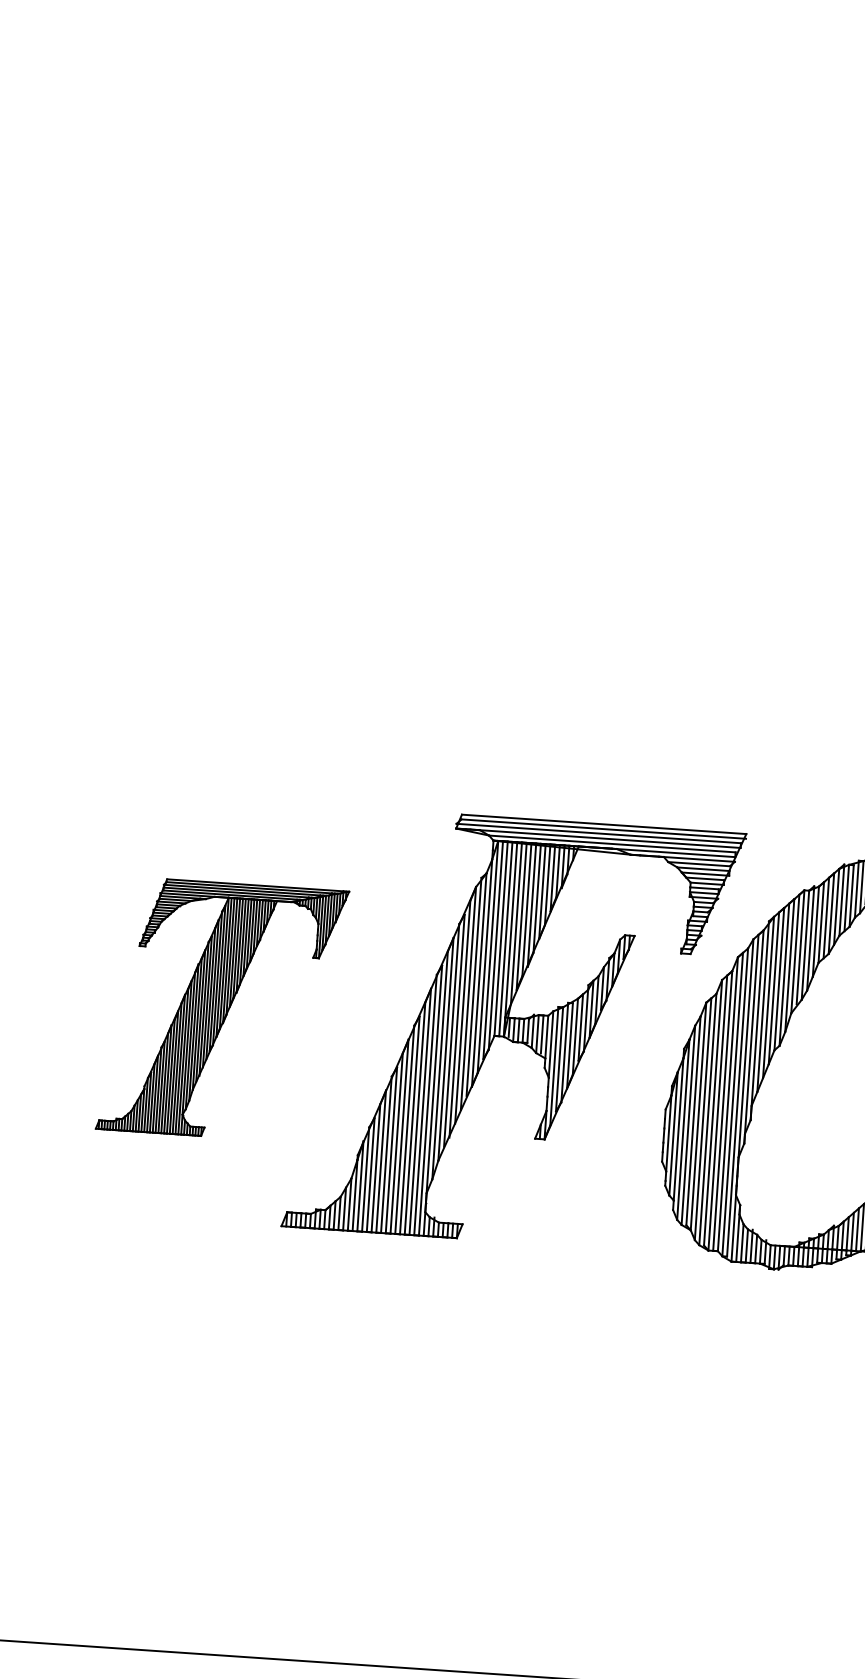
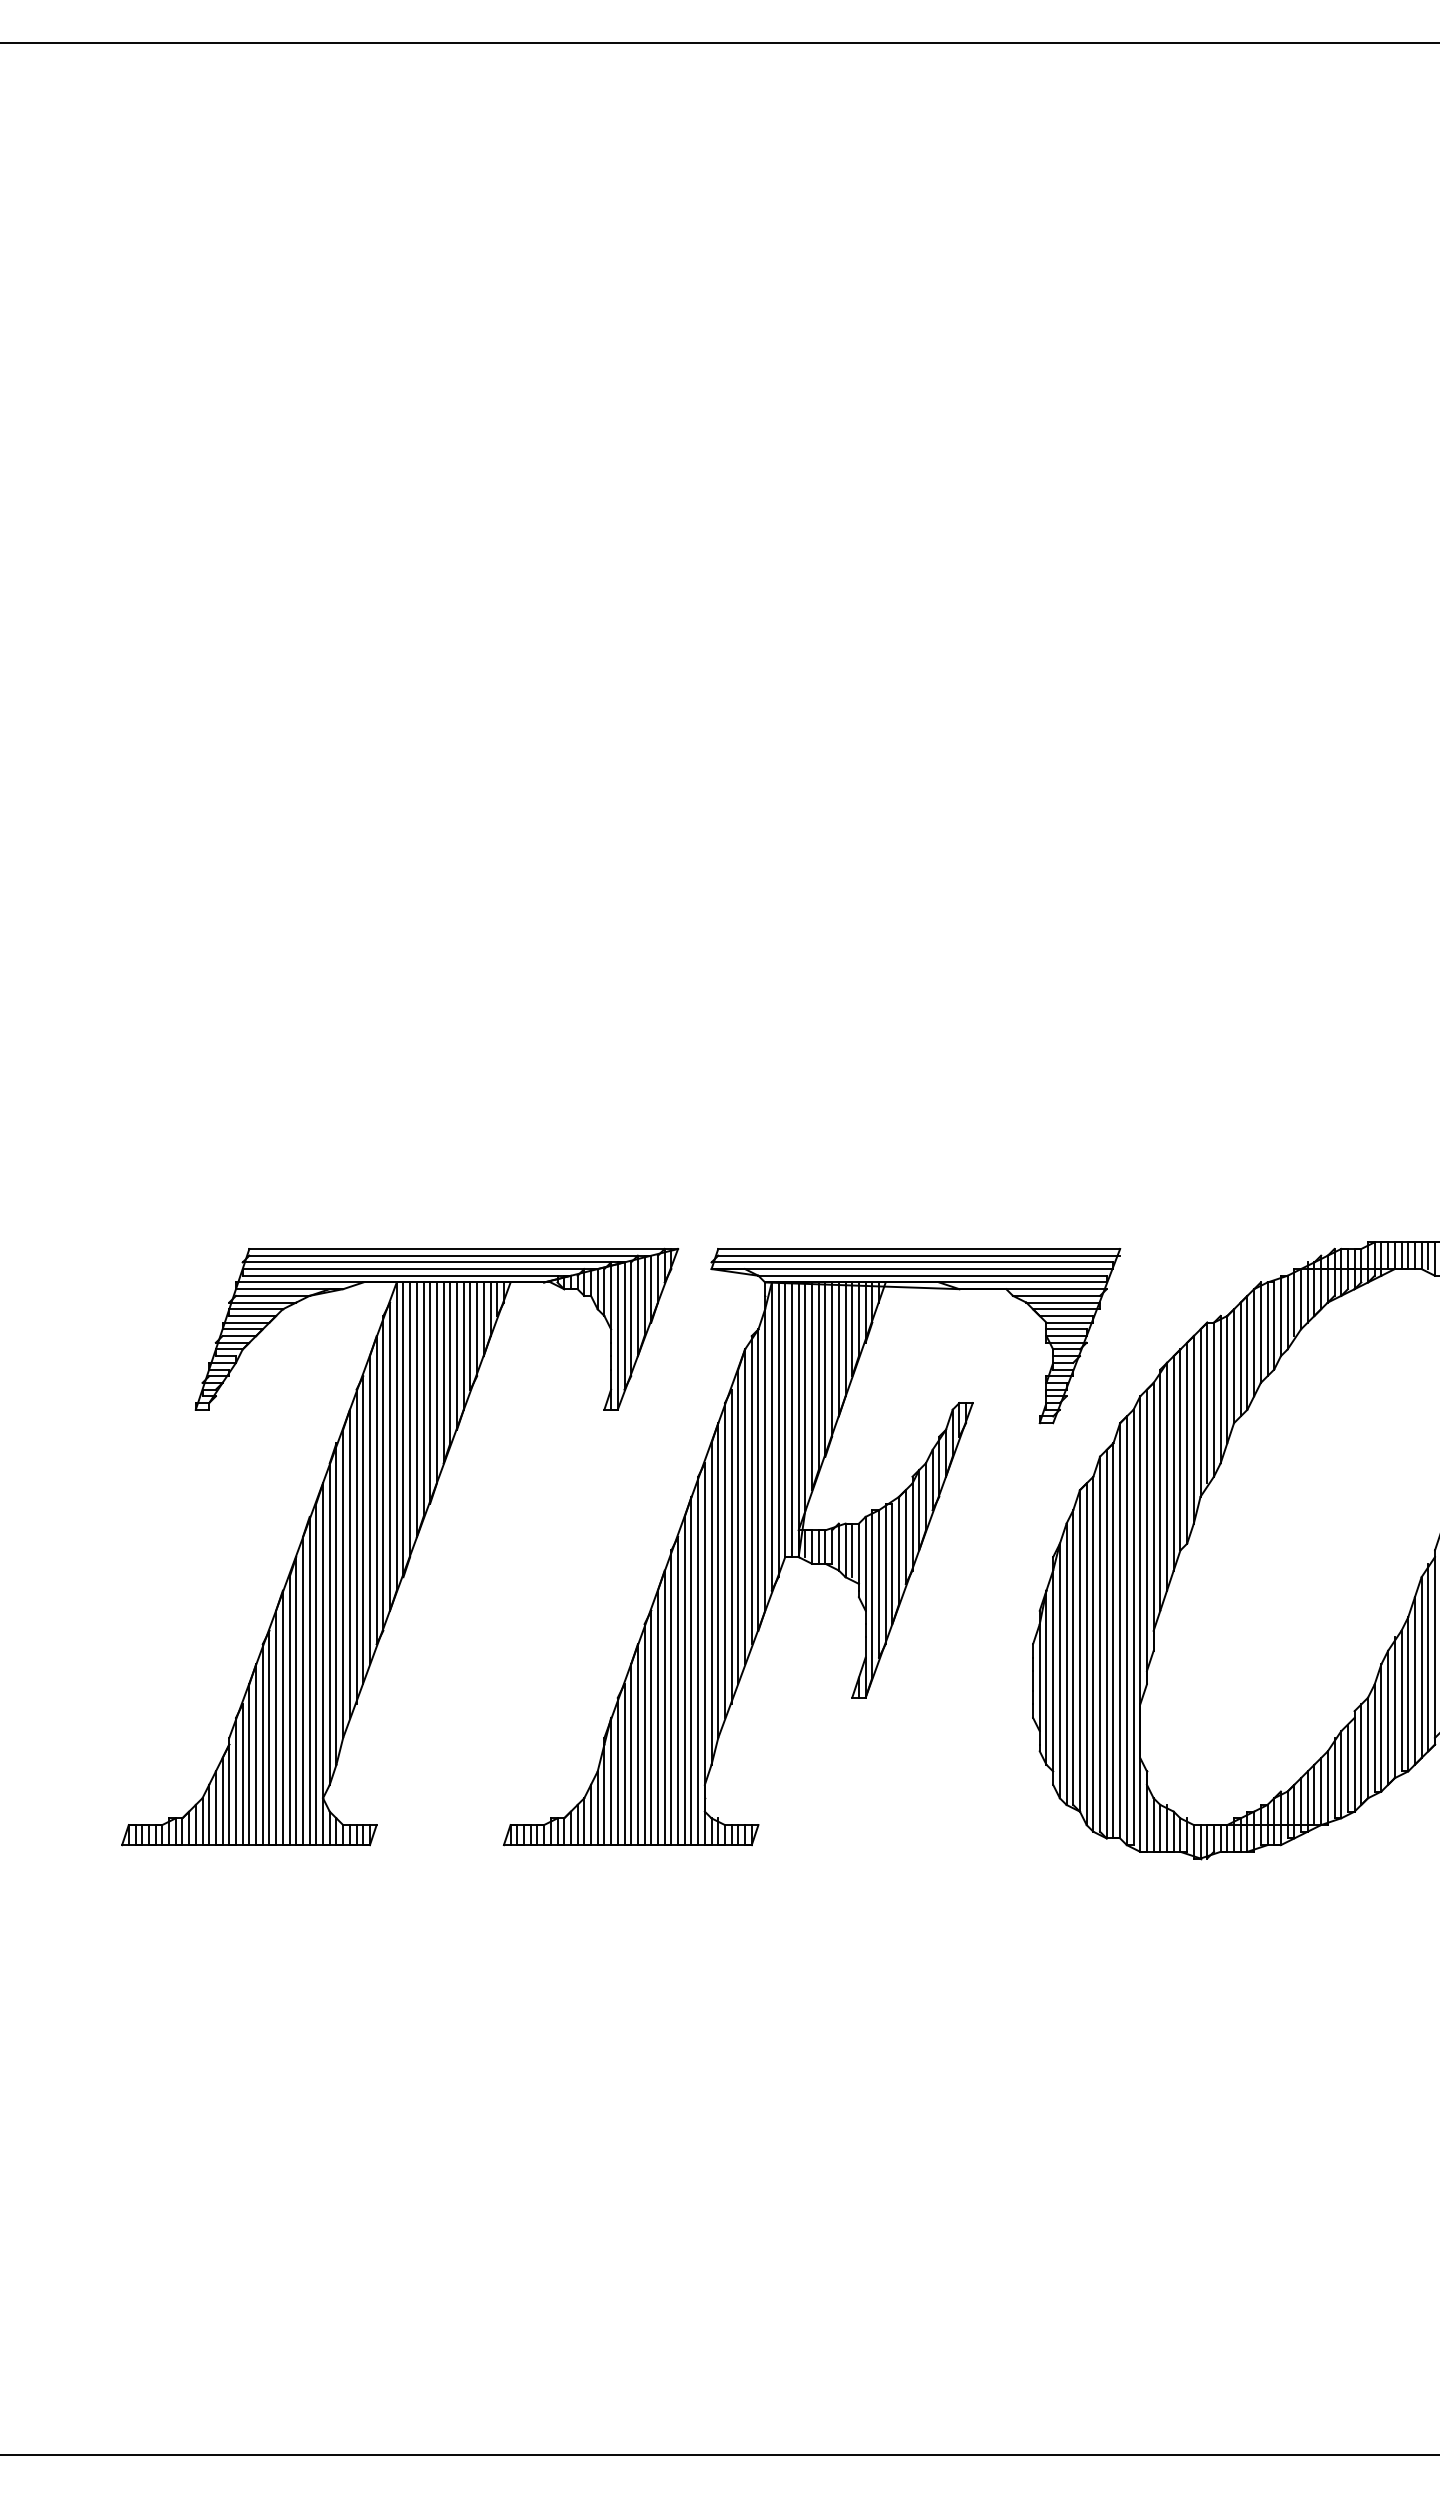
part: (222, 1009) -> (400, 1546), size x1.67

